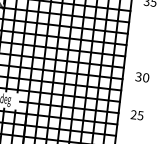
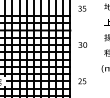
text: (142, 76) -> (82, 44), moved

